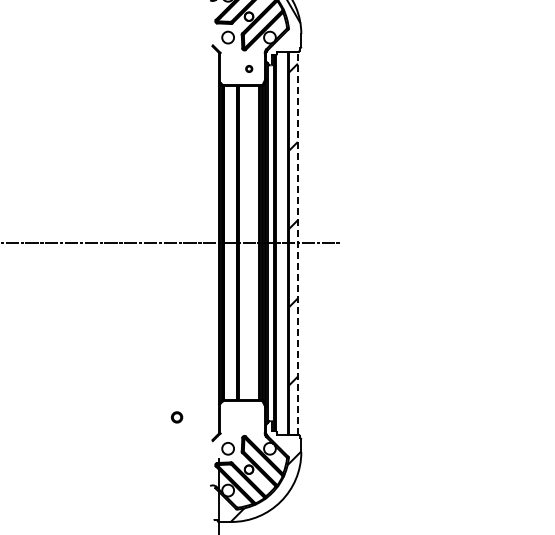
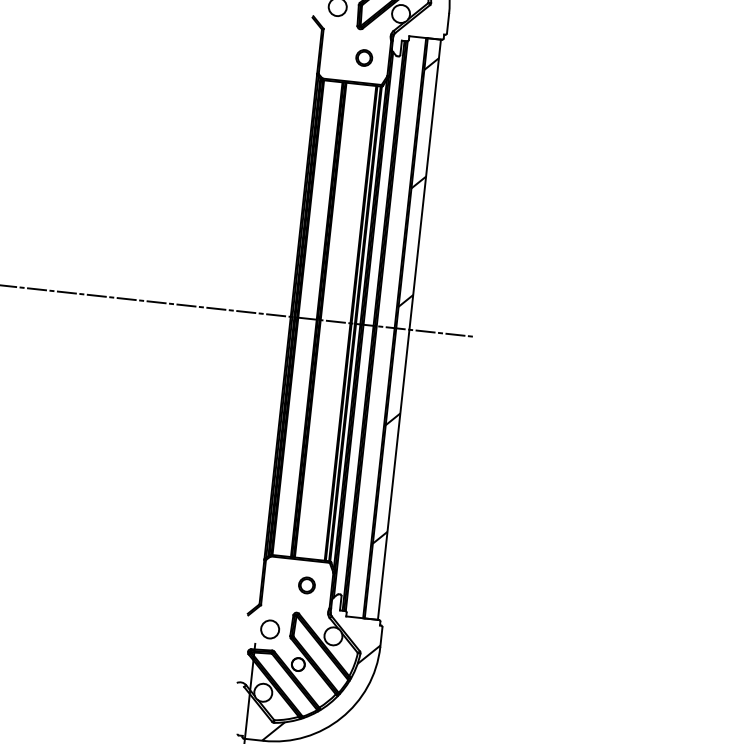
part: (249, 68) -> (365, 57), size x1.67
line: (297, 243) -> (408, 330), dashed -> solid
part: (177, 417) -> (307, 585), moved

